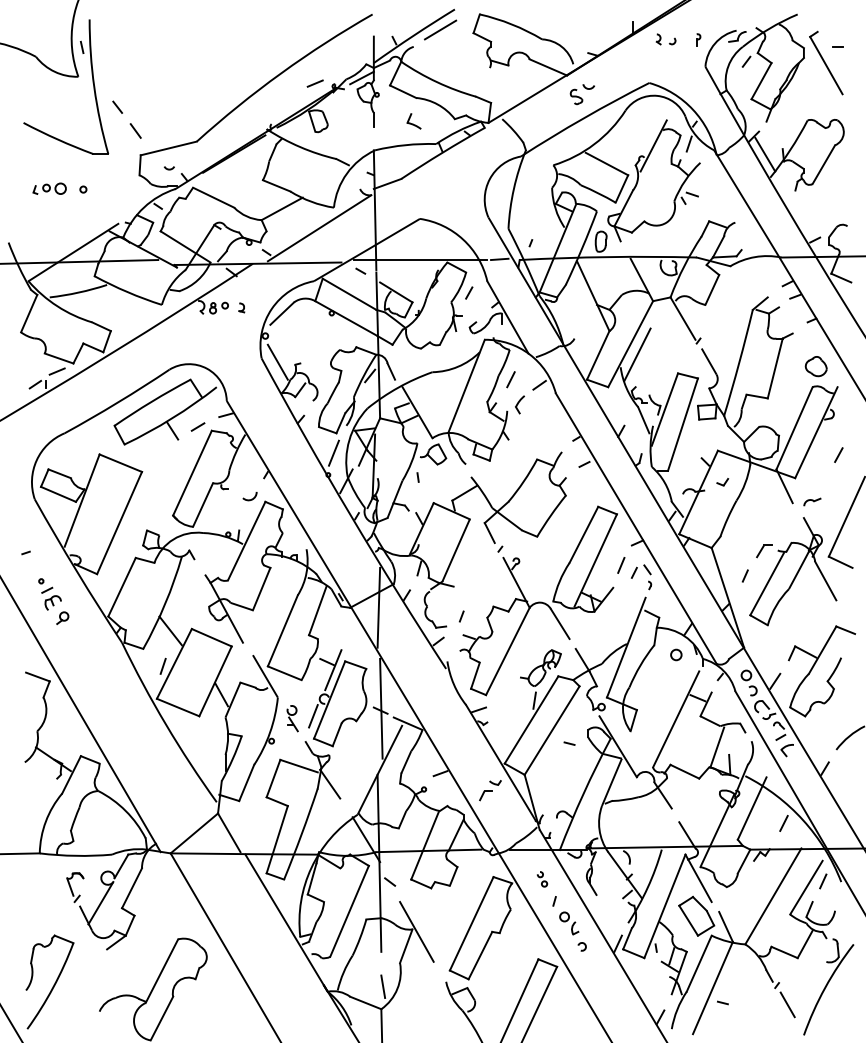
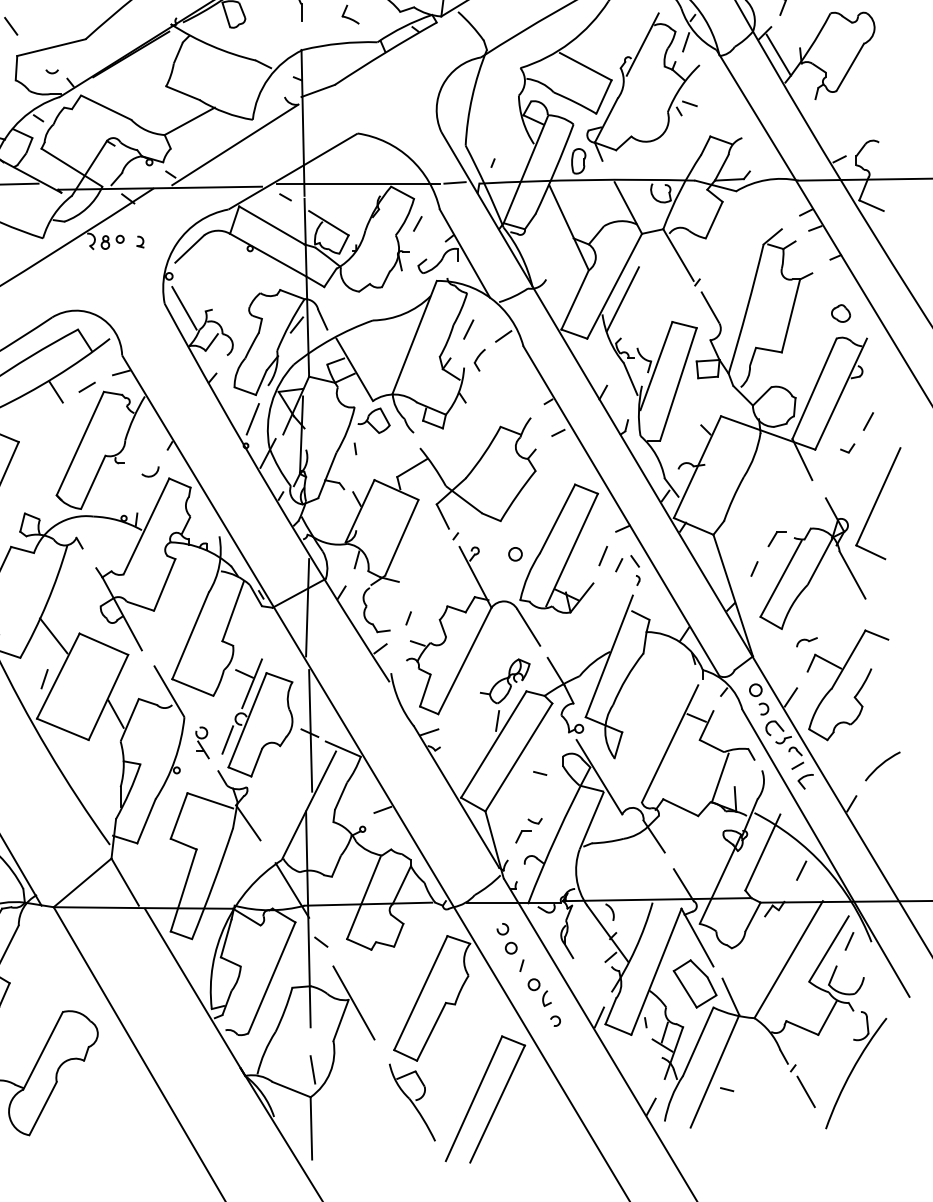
part: (816, 366) -> (841, 313), size x0.71
part: (722, 482) -> (847, 448), moved
part: (812, 501) -> (807, 641), moved
circle: (676, 654) -> (515, 553), moved
part: (490, 790) -> (529, 830), moved
part: (542, 879) -> (507, 939), size x1.67

